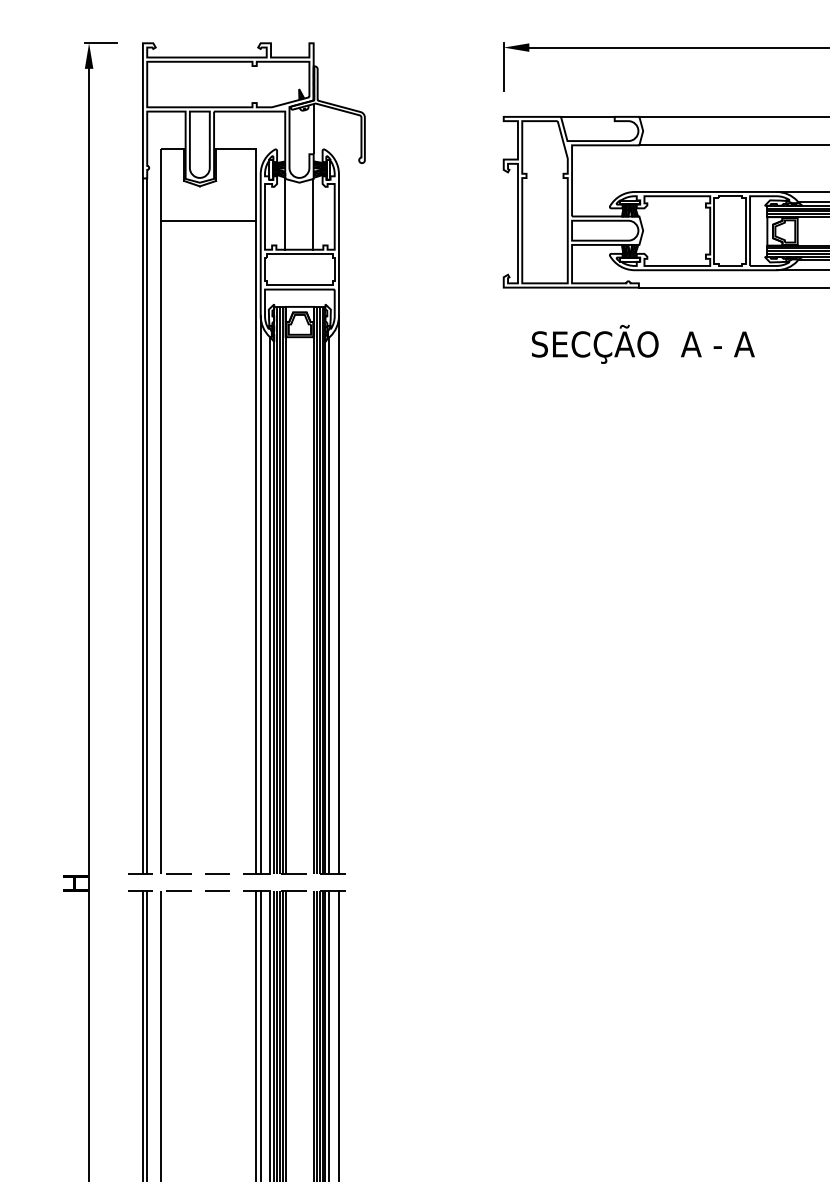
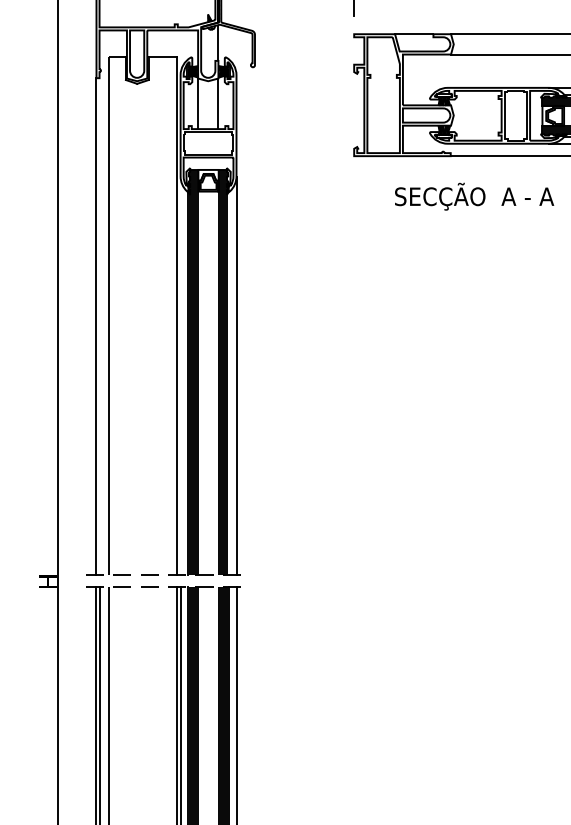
line: (208, 220) -> (143, 108), removed
text: (643, 344) -> (474, 196), moved
line: (147, 525) -> (99, 326), removed
line: (260, 594) -> (180, 375), removed
line: (328, 605) -> (229, 383), removed

